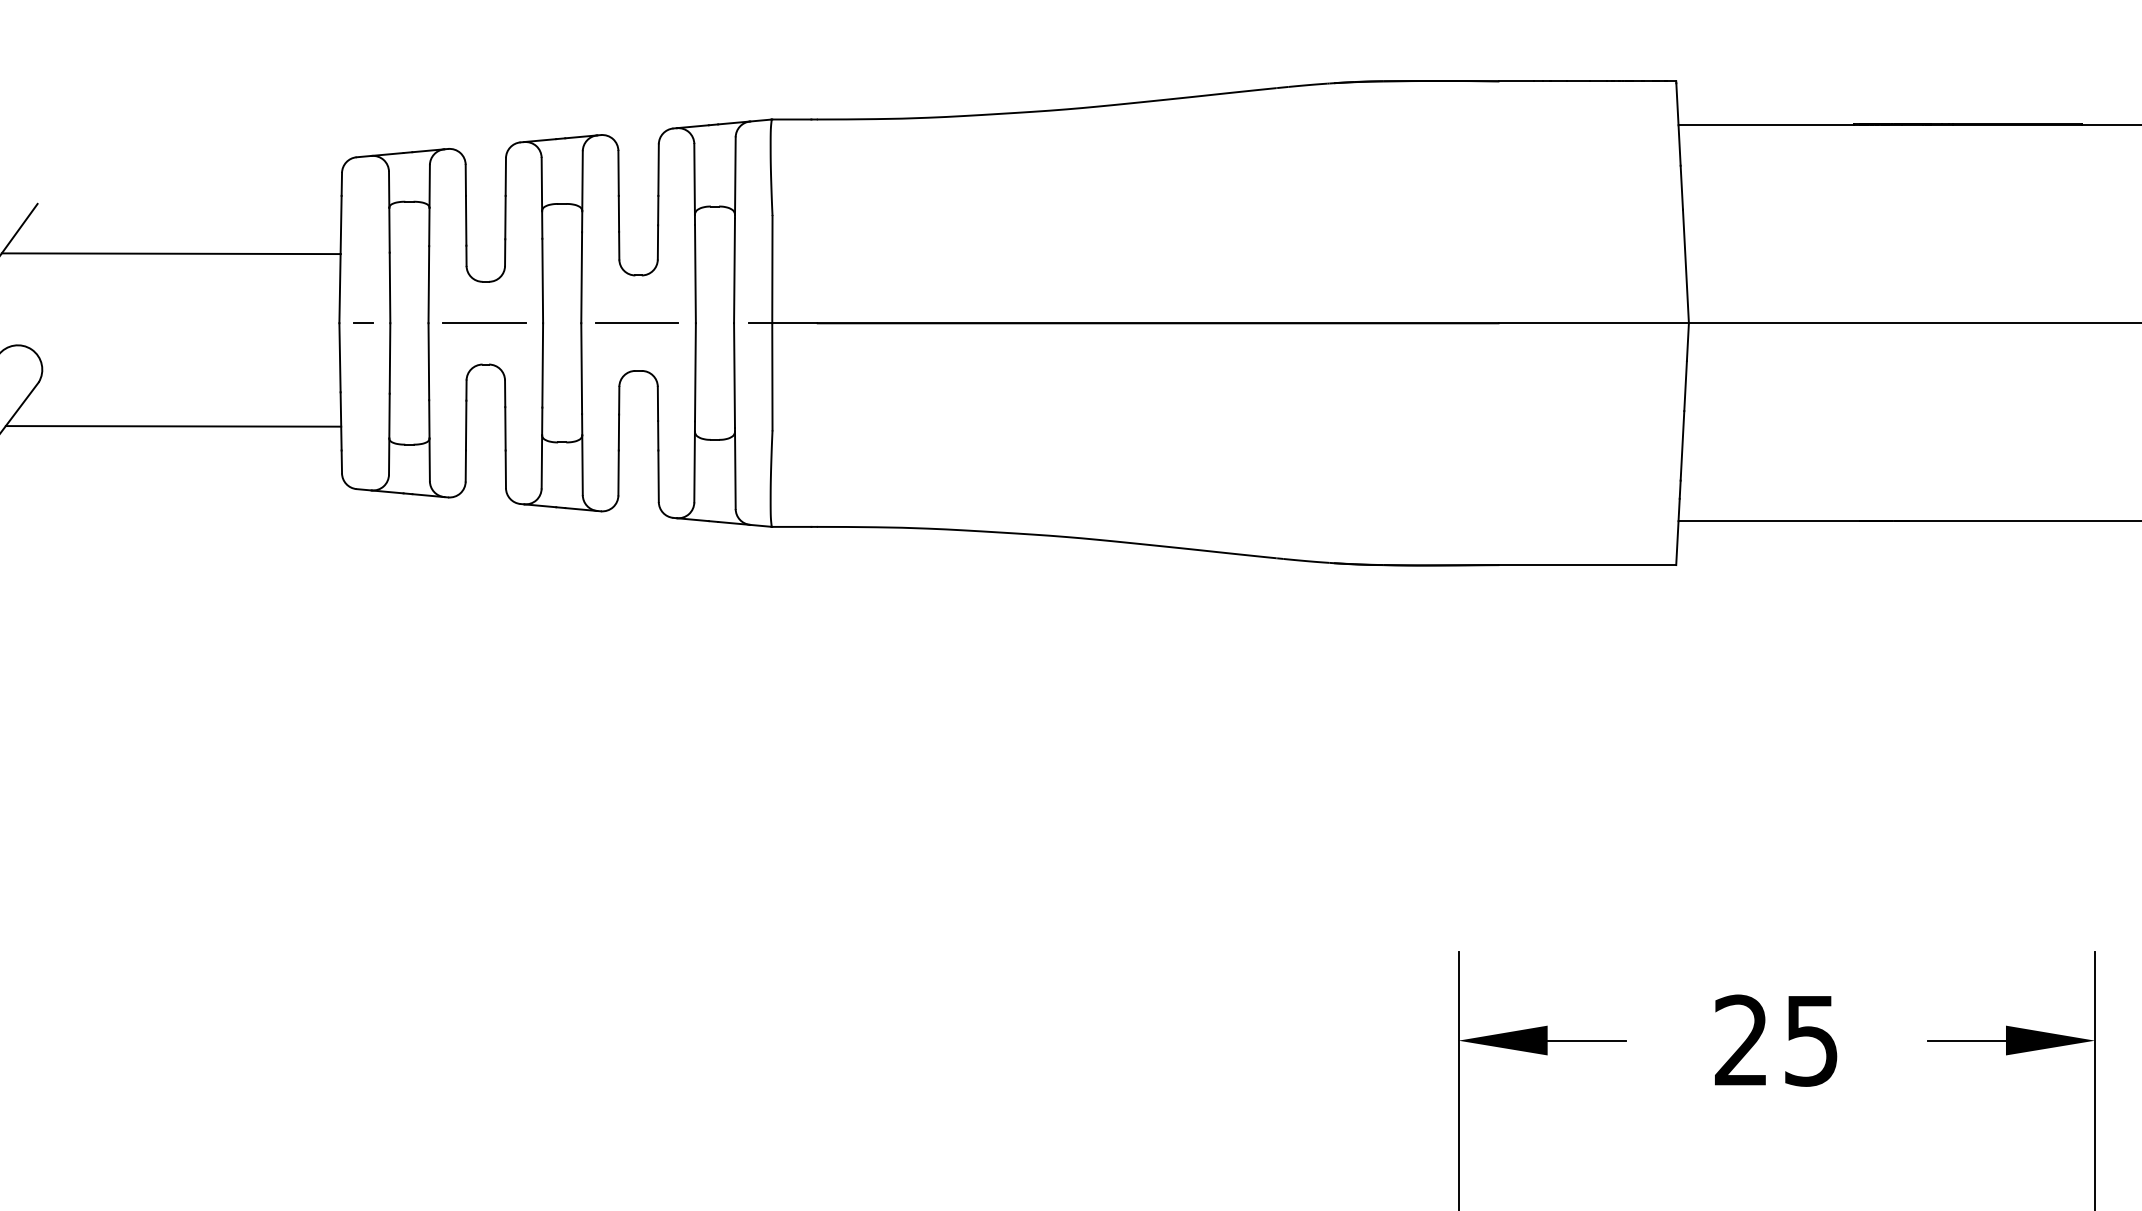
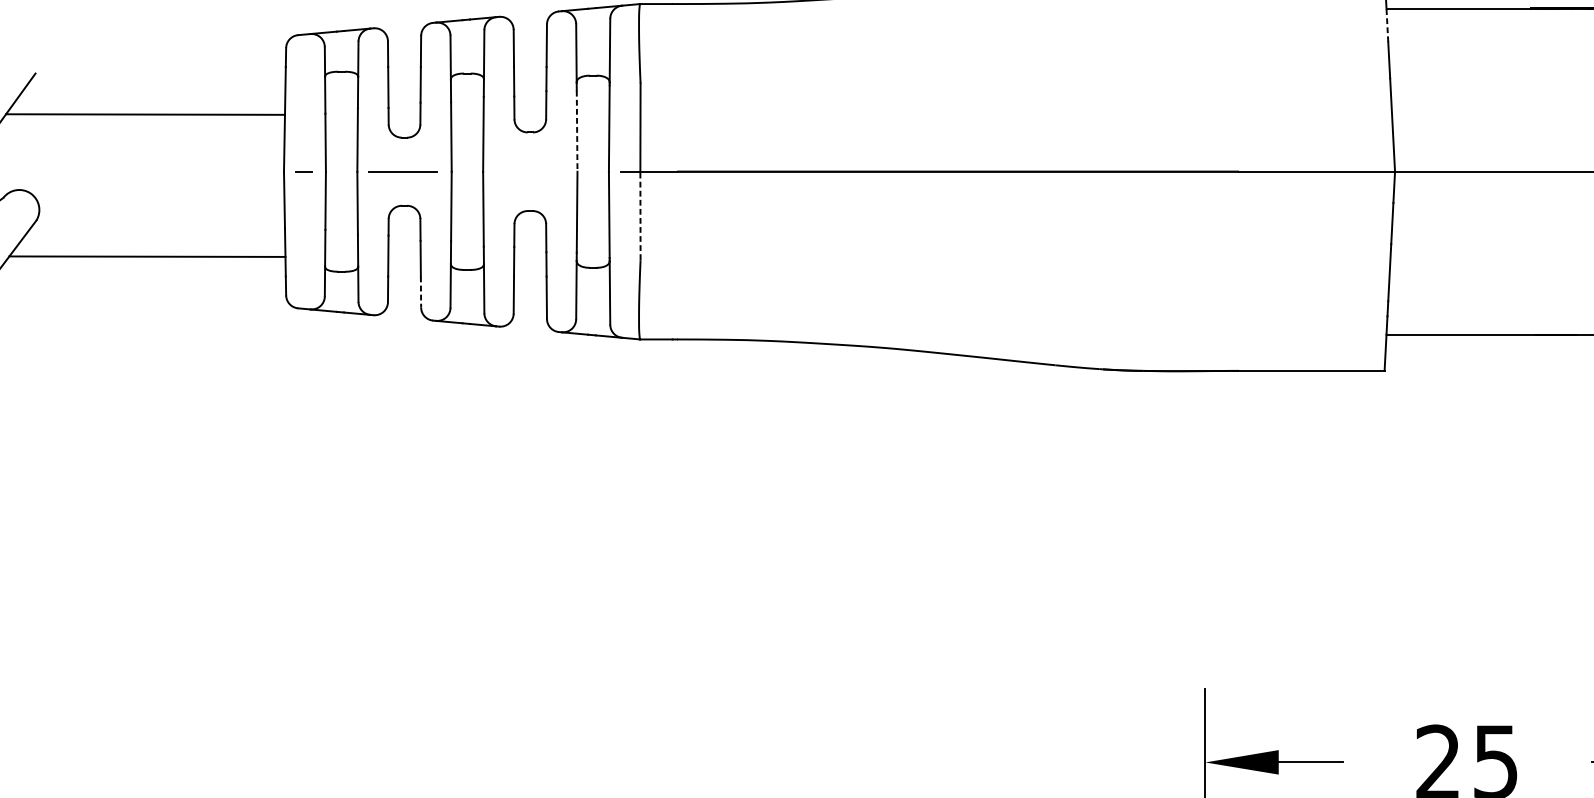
line: (1679, 145) -> (1387, 25), solid -> dashed
line: (695, 274) -> (577, 131), solid -> dashed
line: (636, 323) -> (528, 171), removed
line: (772, 376) -> (640, 215), solid -> dashed
line: (505, 469) -> (420, 292), solid -> dashed

